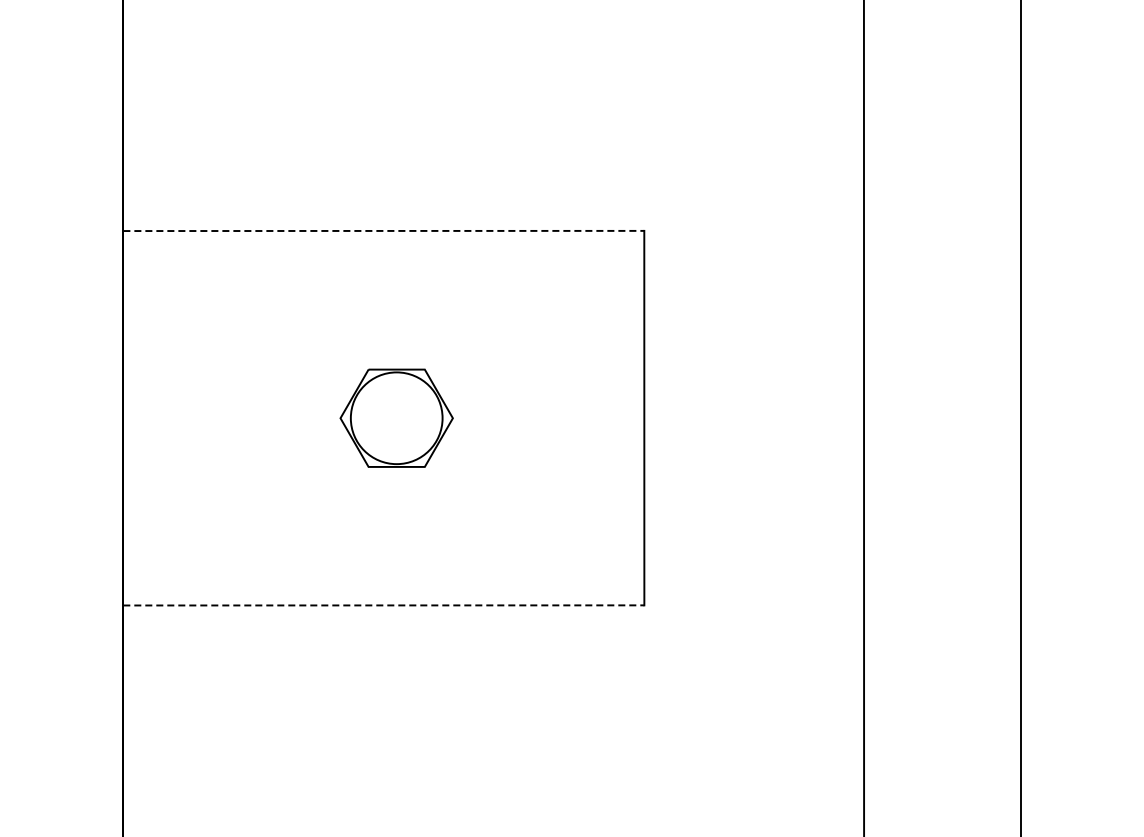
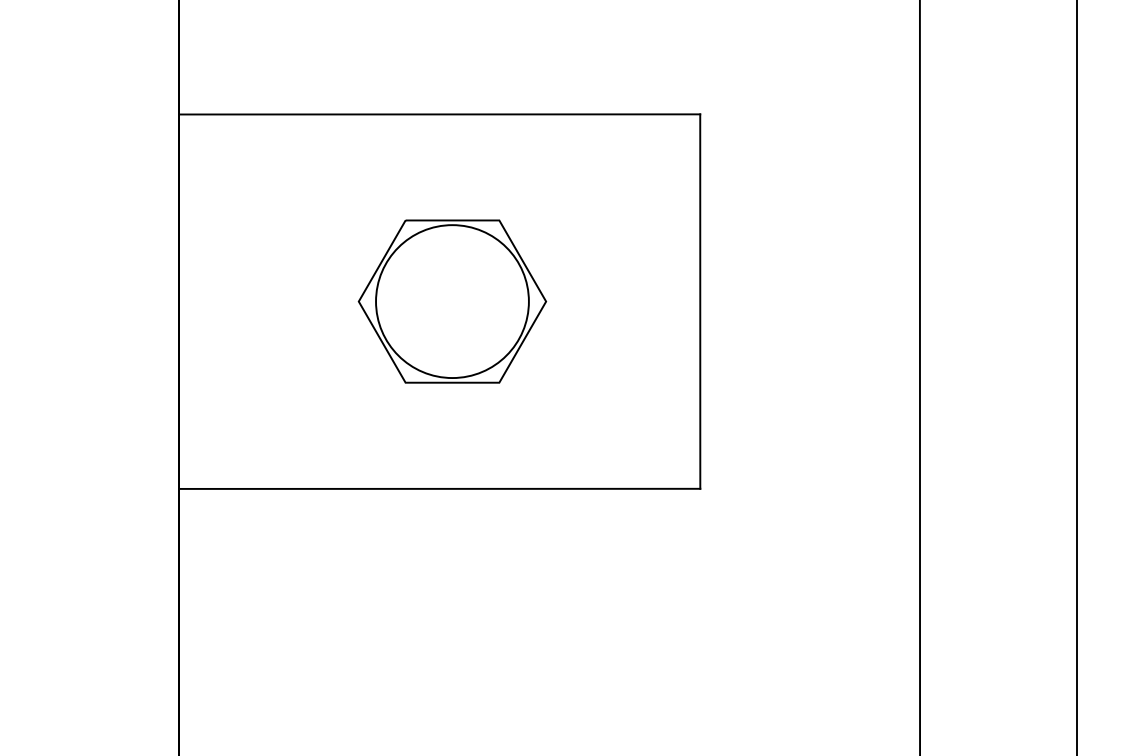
line: (384, 230) -> (440, 113), dashed -> solid
part: (396, 418) -> (452, 301), size x1.67
line: (383, 605) -> (439, 488), dashed -> solid

